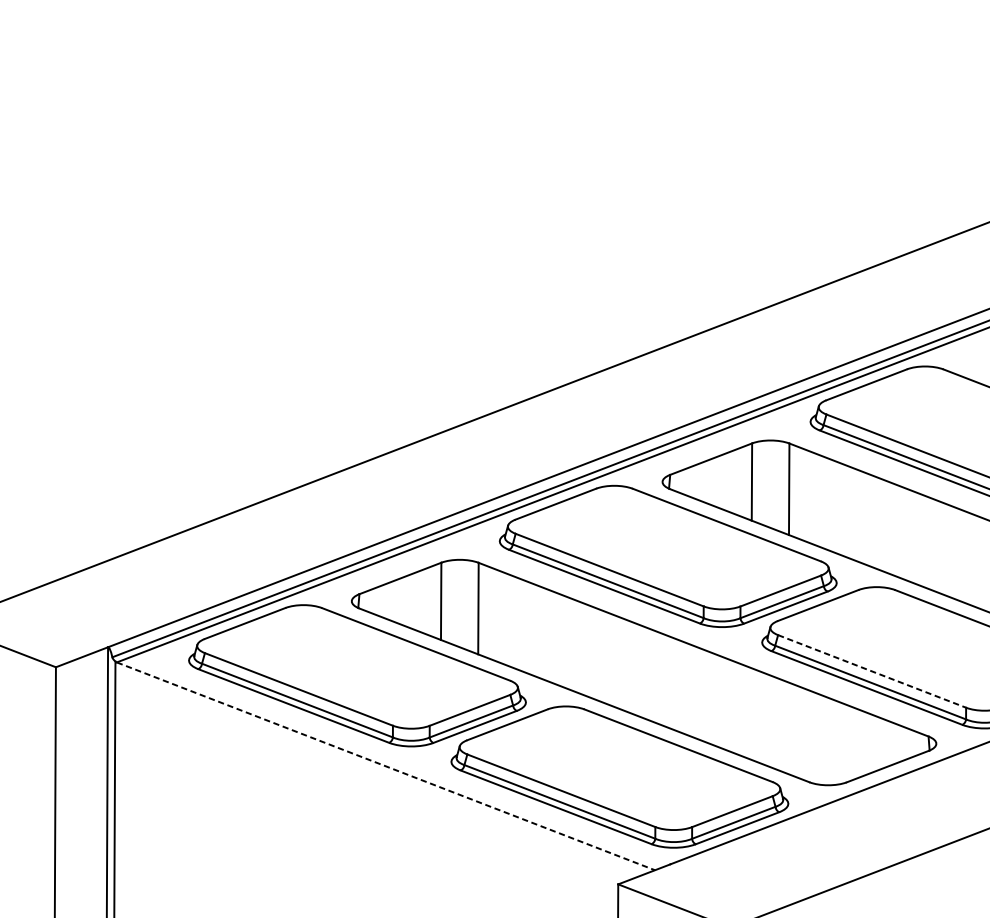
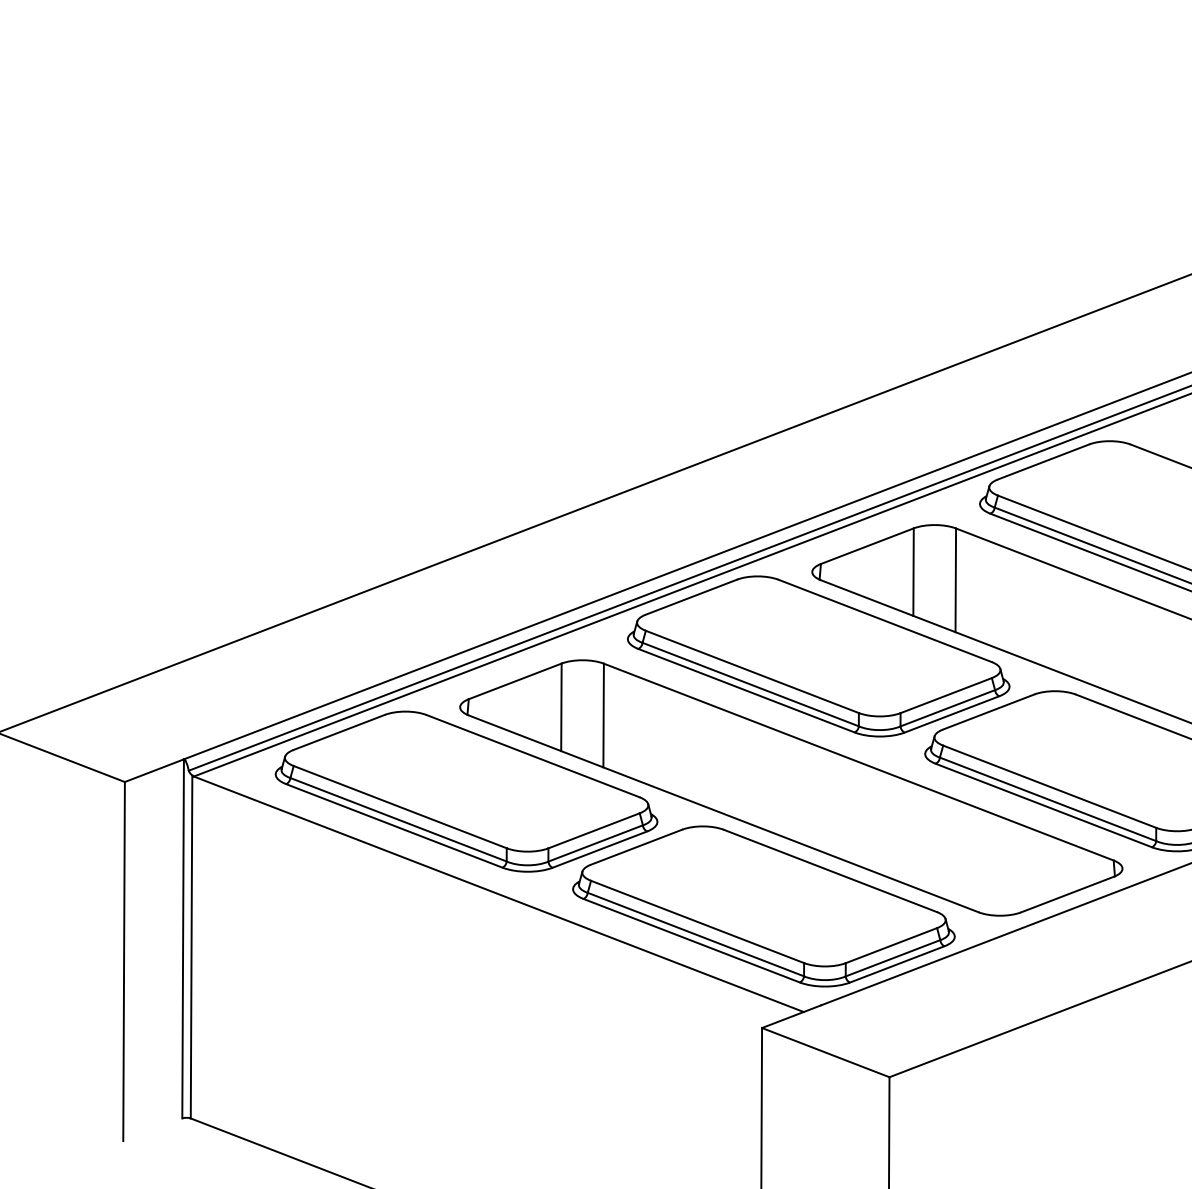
line: (872, 671) -> (1050, 786), dashed -> solid
line: (385, 766) -> (498, 894), dashed -> solid

